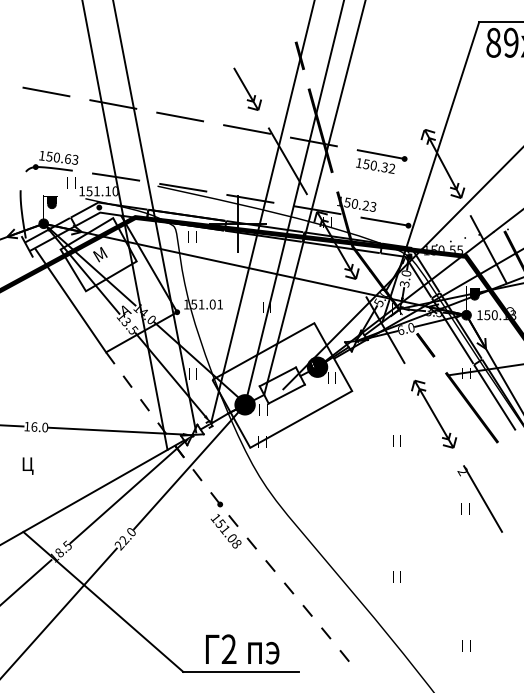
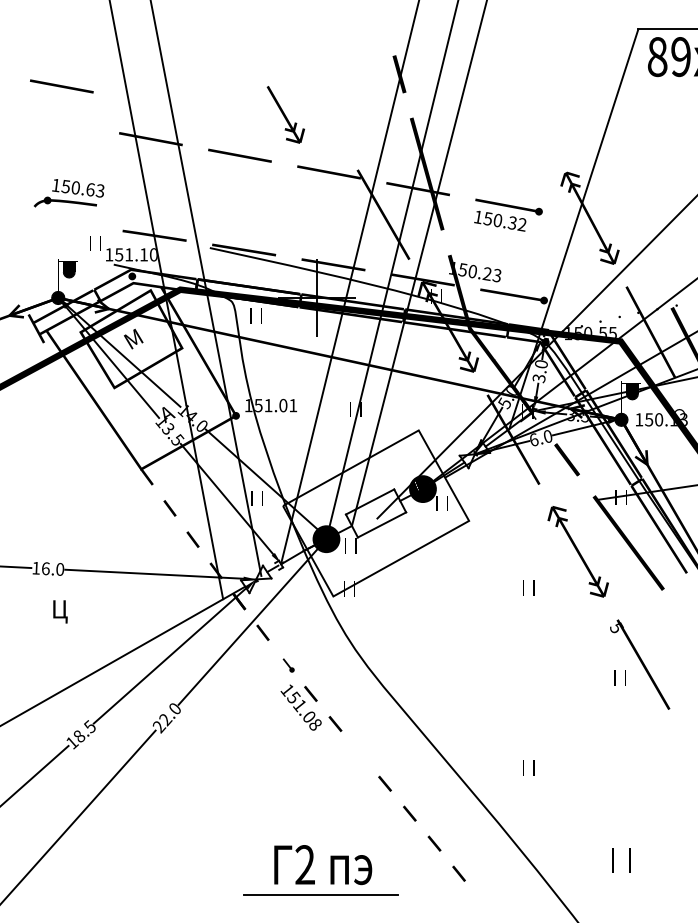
part: (247, 89) -> (285, 114), moved
line: (46, 92) -> (61, 86), moved
text: (52, 161) -> (69, 193), moved
fill: (22, 214) -> (30, 285), removed
text: (28, 465) -> (60, 611), moved
text: (462, 471) -> (616, 628), 2 -> 5
part: (216, 499) -> (288, 665), size x0.7
line: (270, 565) -> (360, 753), removed
line: (103, 601) -> (137, 801), removed
part: (465, 646) -> (620, 860), size x1.6

